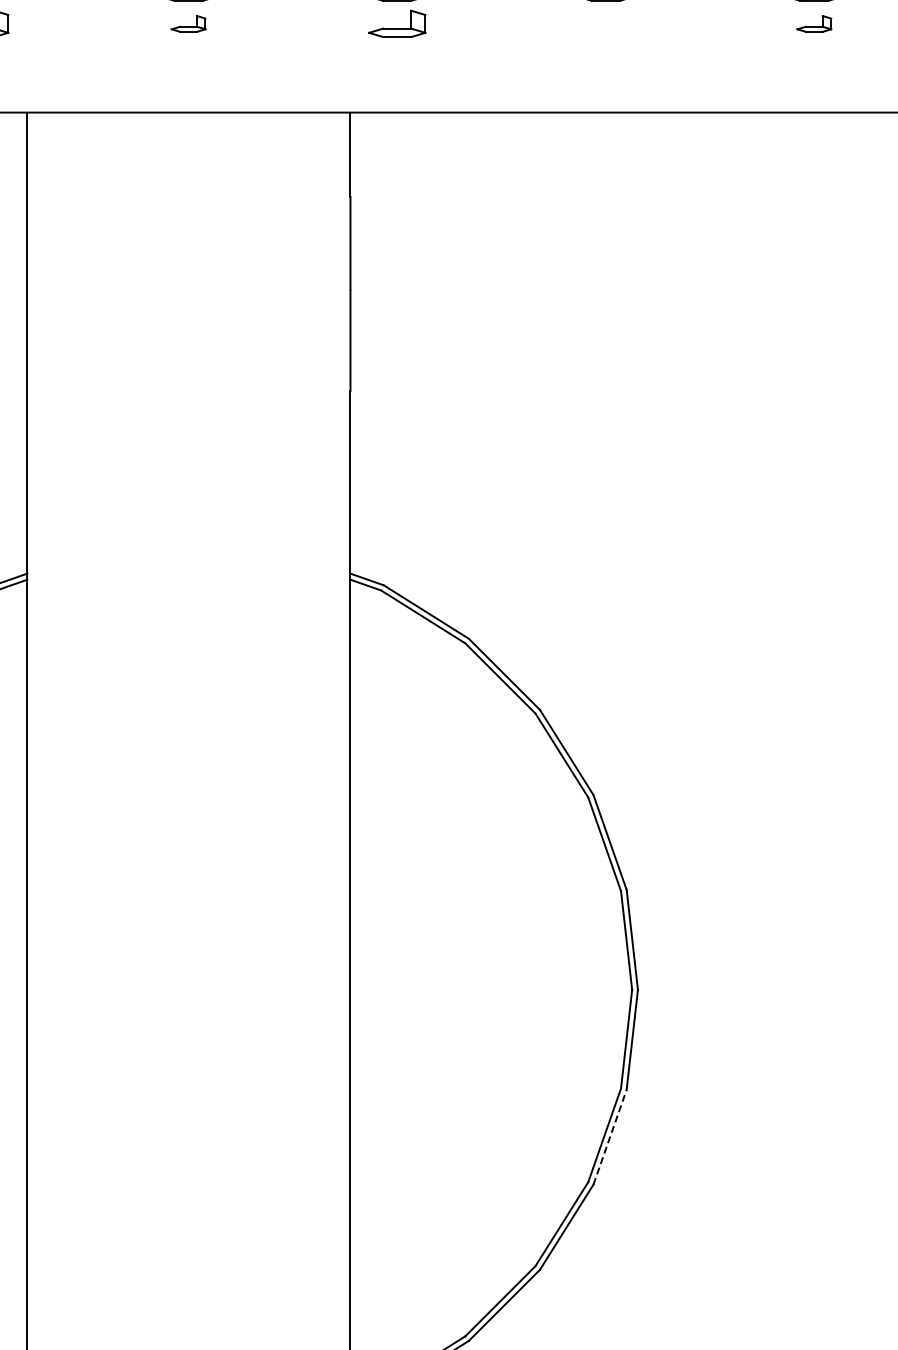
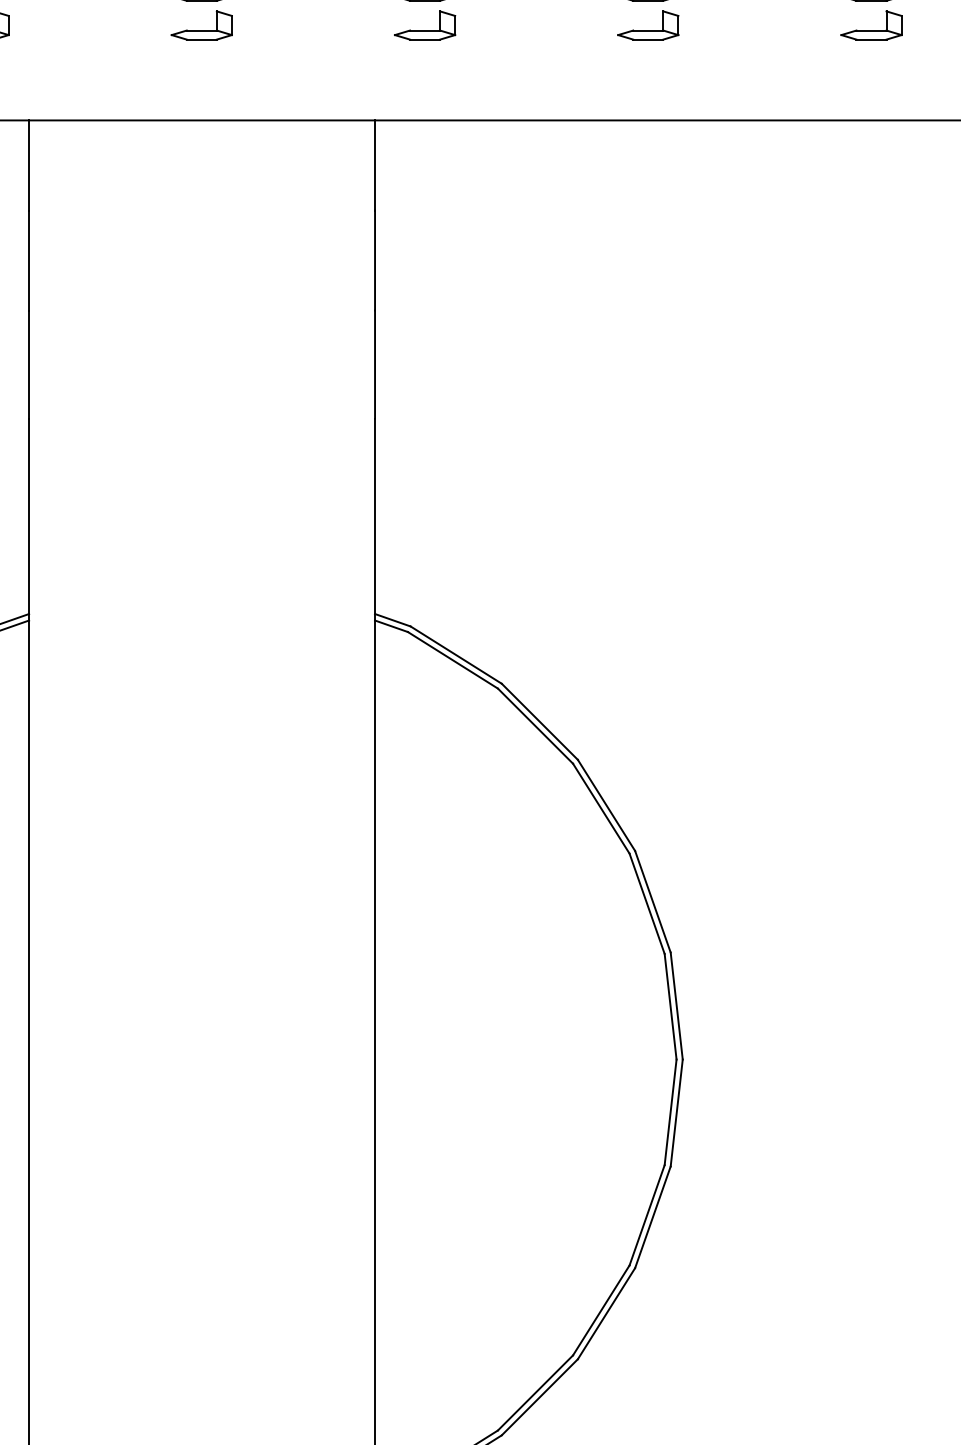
part: (188, 23) -> (201, 25), size x1.67
part: (605, 23) -> (648, 25), added
part: (814, 23) -> (871, 25), size x1.67
line: (610, 1136) -> (653, 1216), dashed -> solid

